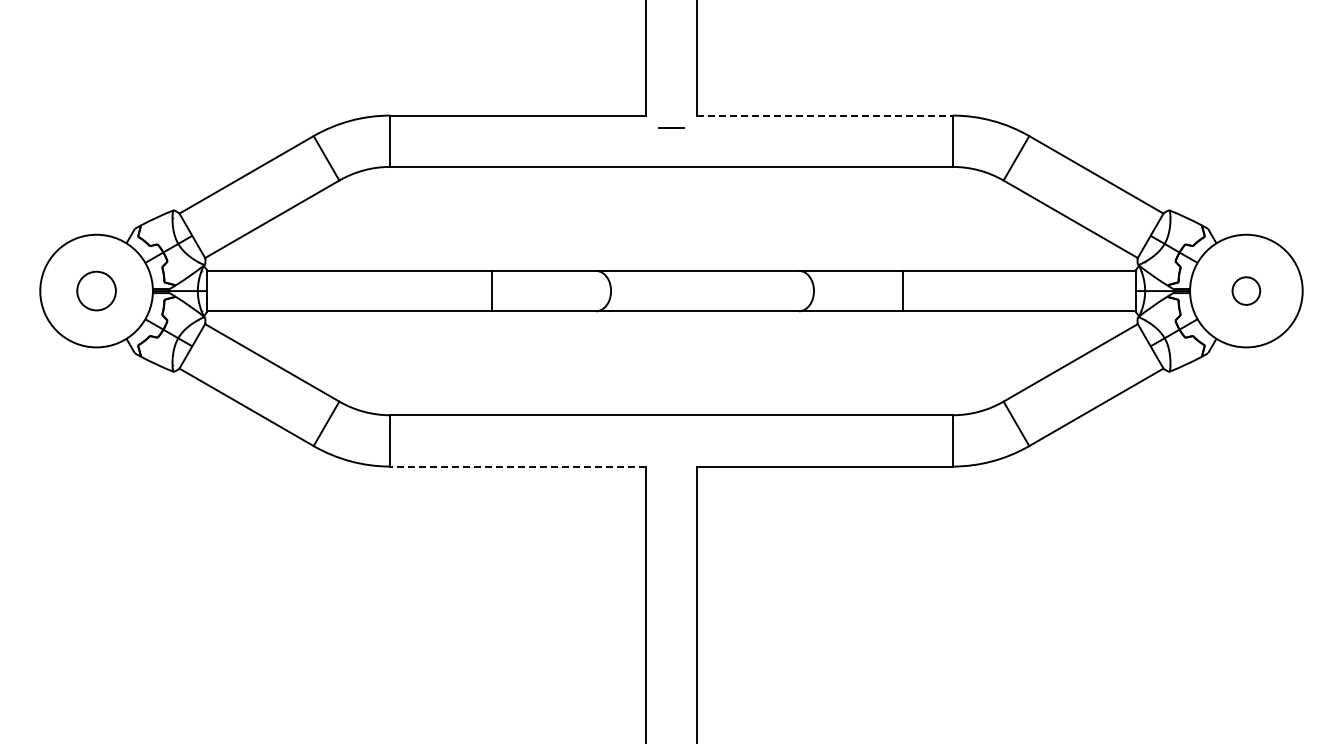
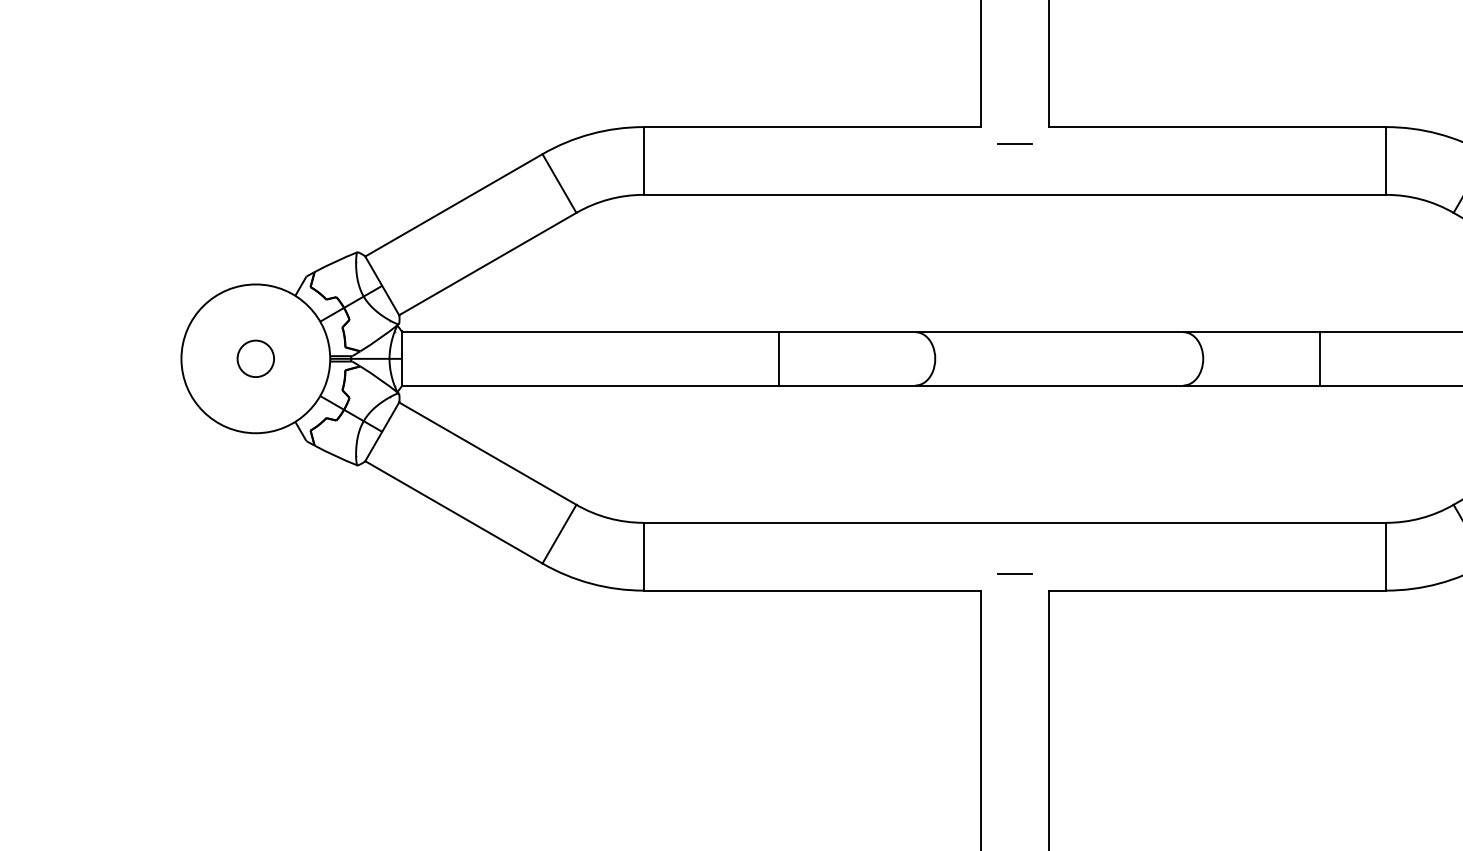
line: (824, 115) -> (1217, 126), dashed -> solid
circle: (96, 290) -> (255, 358), size x0.71
line: (671, 453) -> (1015, 573), added
line: (518, 466) -> (812, 590), dashed -> solid

